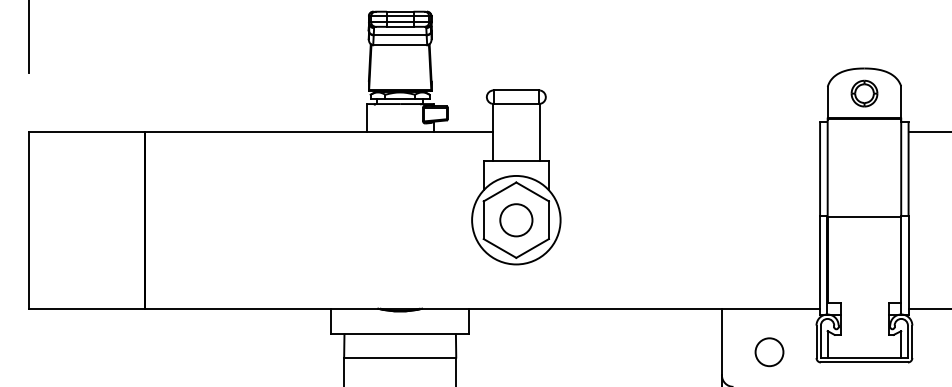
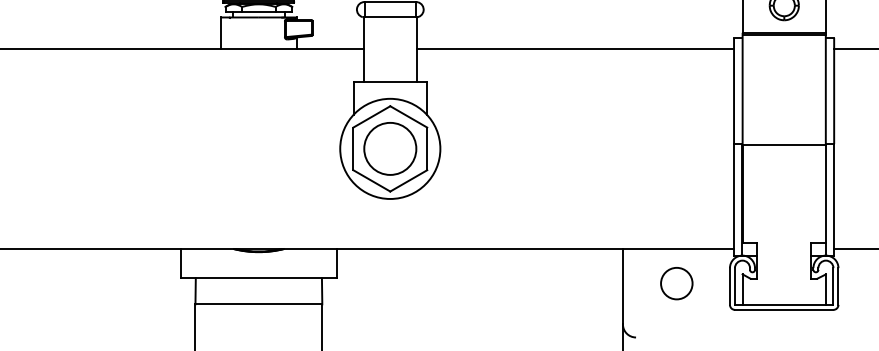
line: (679, 131) -> (574, 48), added
circle: (516, 220) -> (390, 149), size x1.43
circle: (769, 352) -> (676, 283), moved

